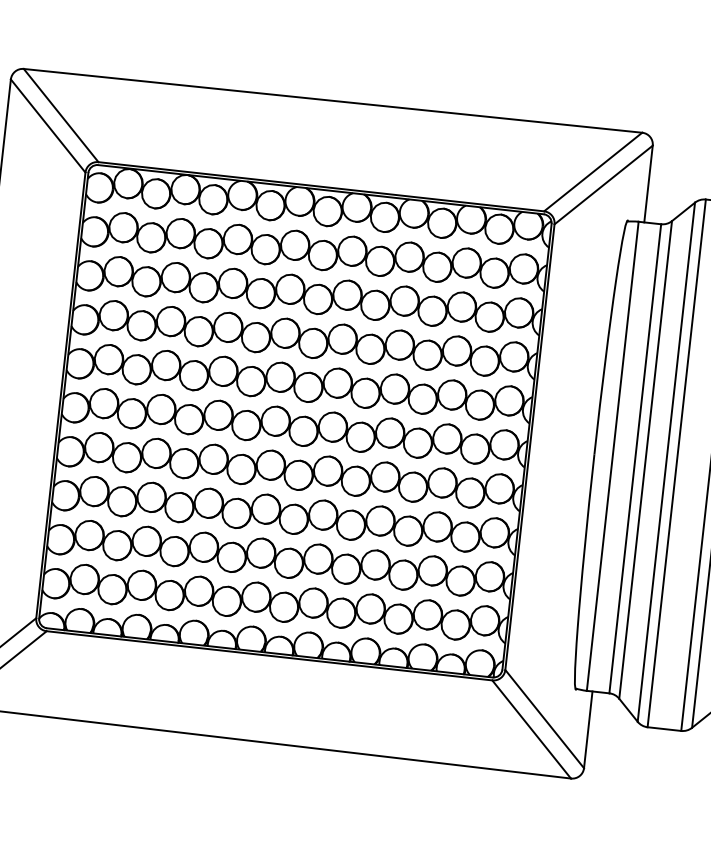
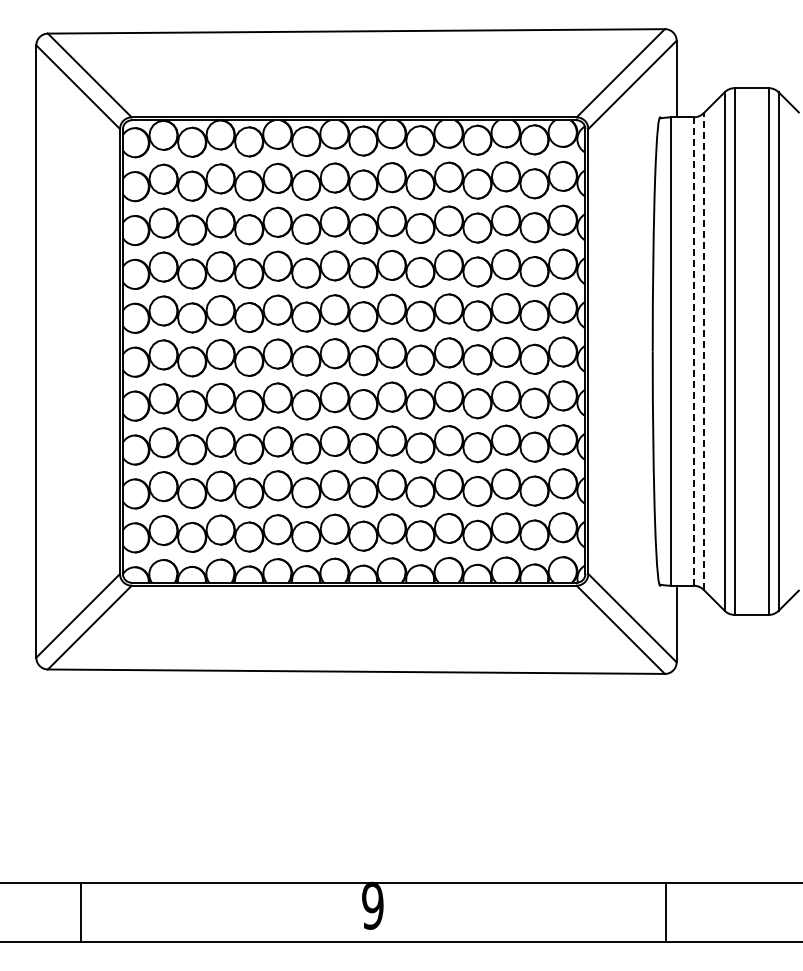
line: (635, 458) -> (693, 351), solid -> dashed
line: (645, 459) -> (703, 351), solid -> dashed

